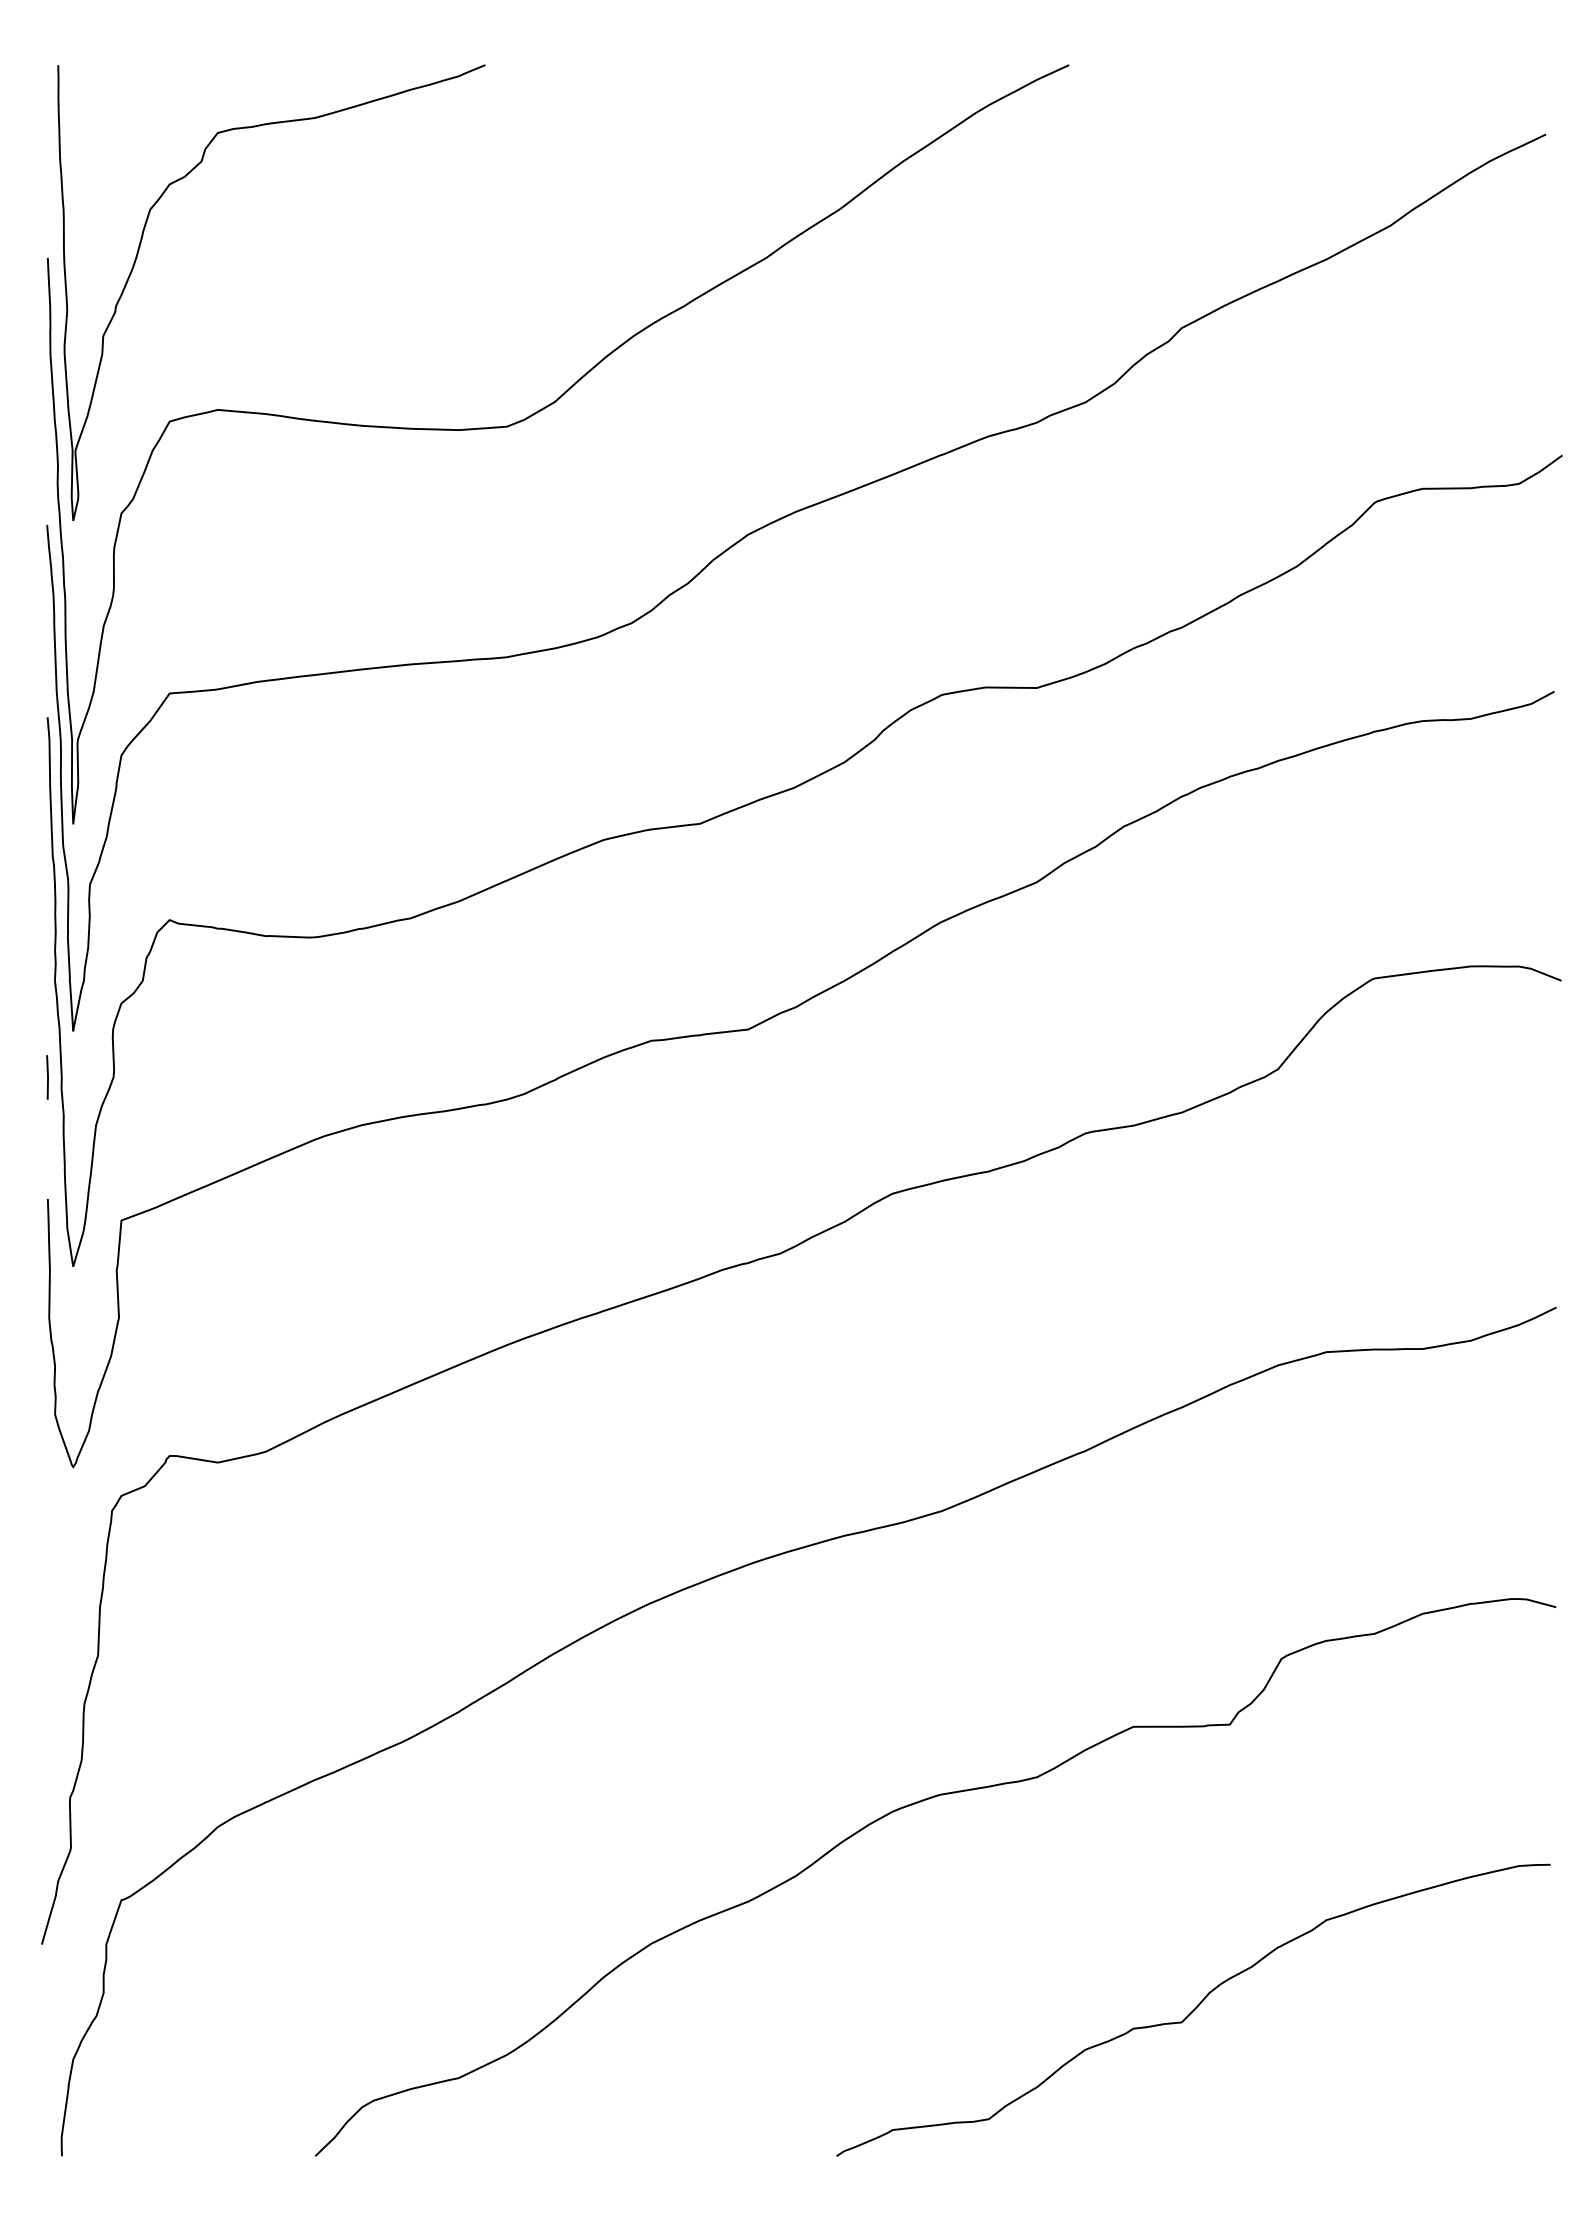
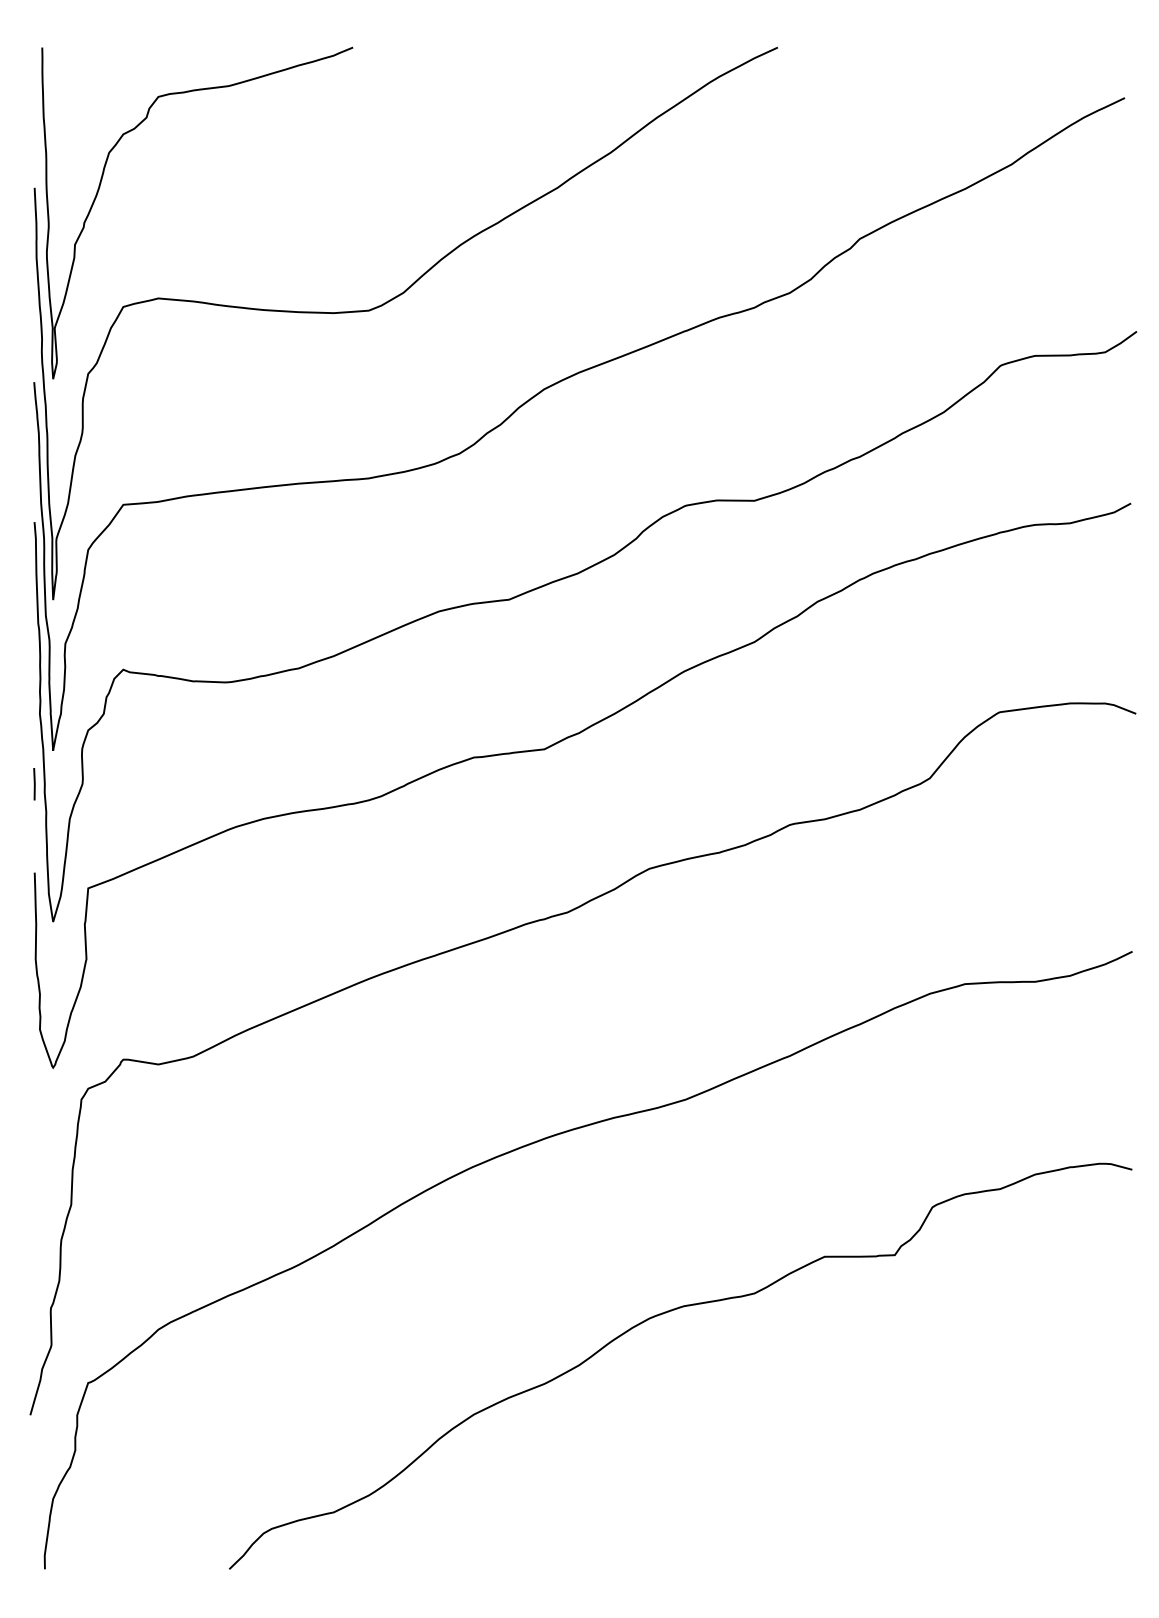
curve: (1193, 2009) -> (868, 1462), removed

